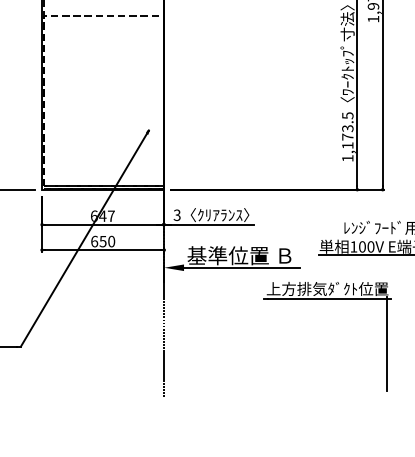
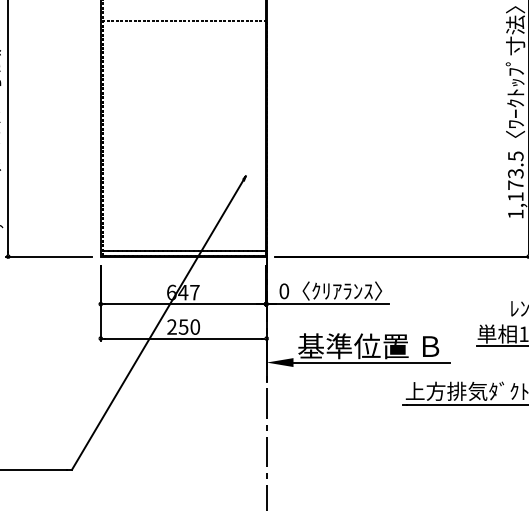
text: (176, 214) -> (283, 290), 3 -> 0
text: (94, 241) -> (171, 326), 650 -> 250

